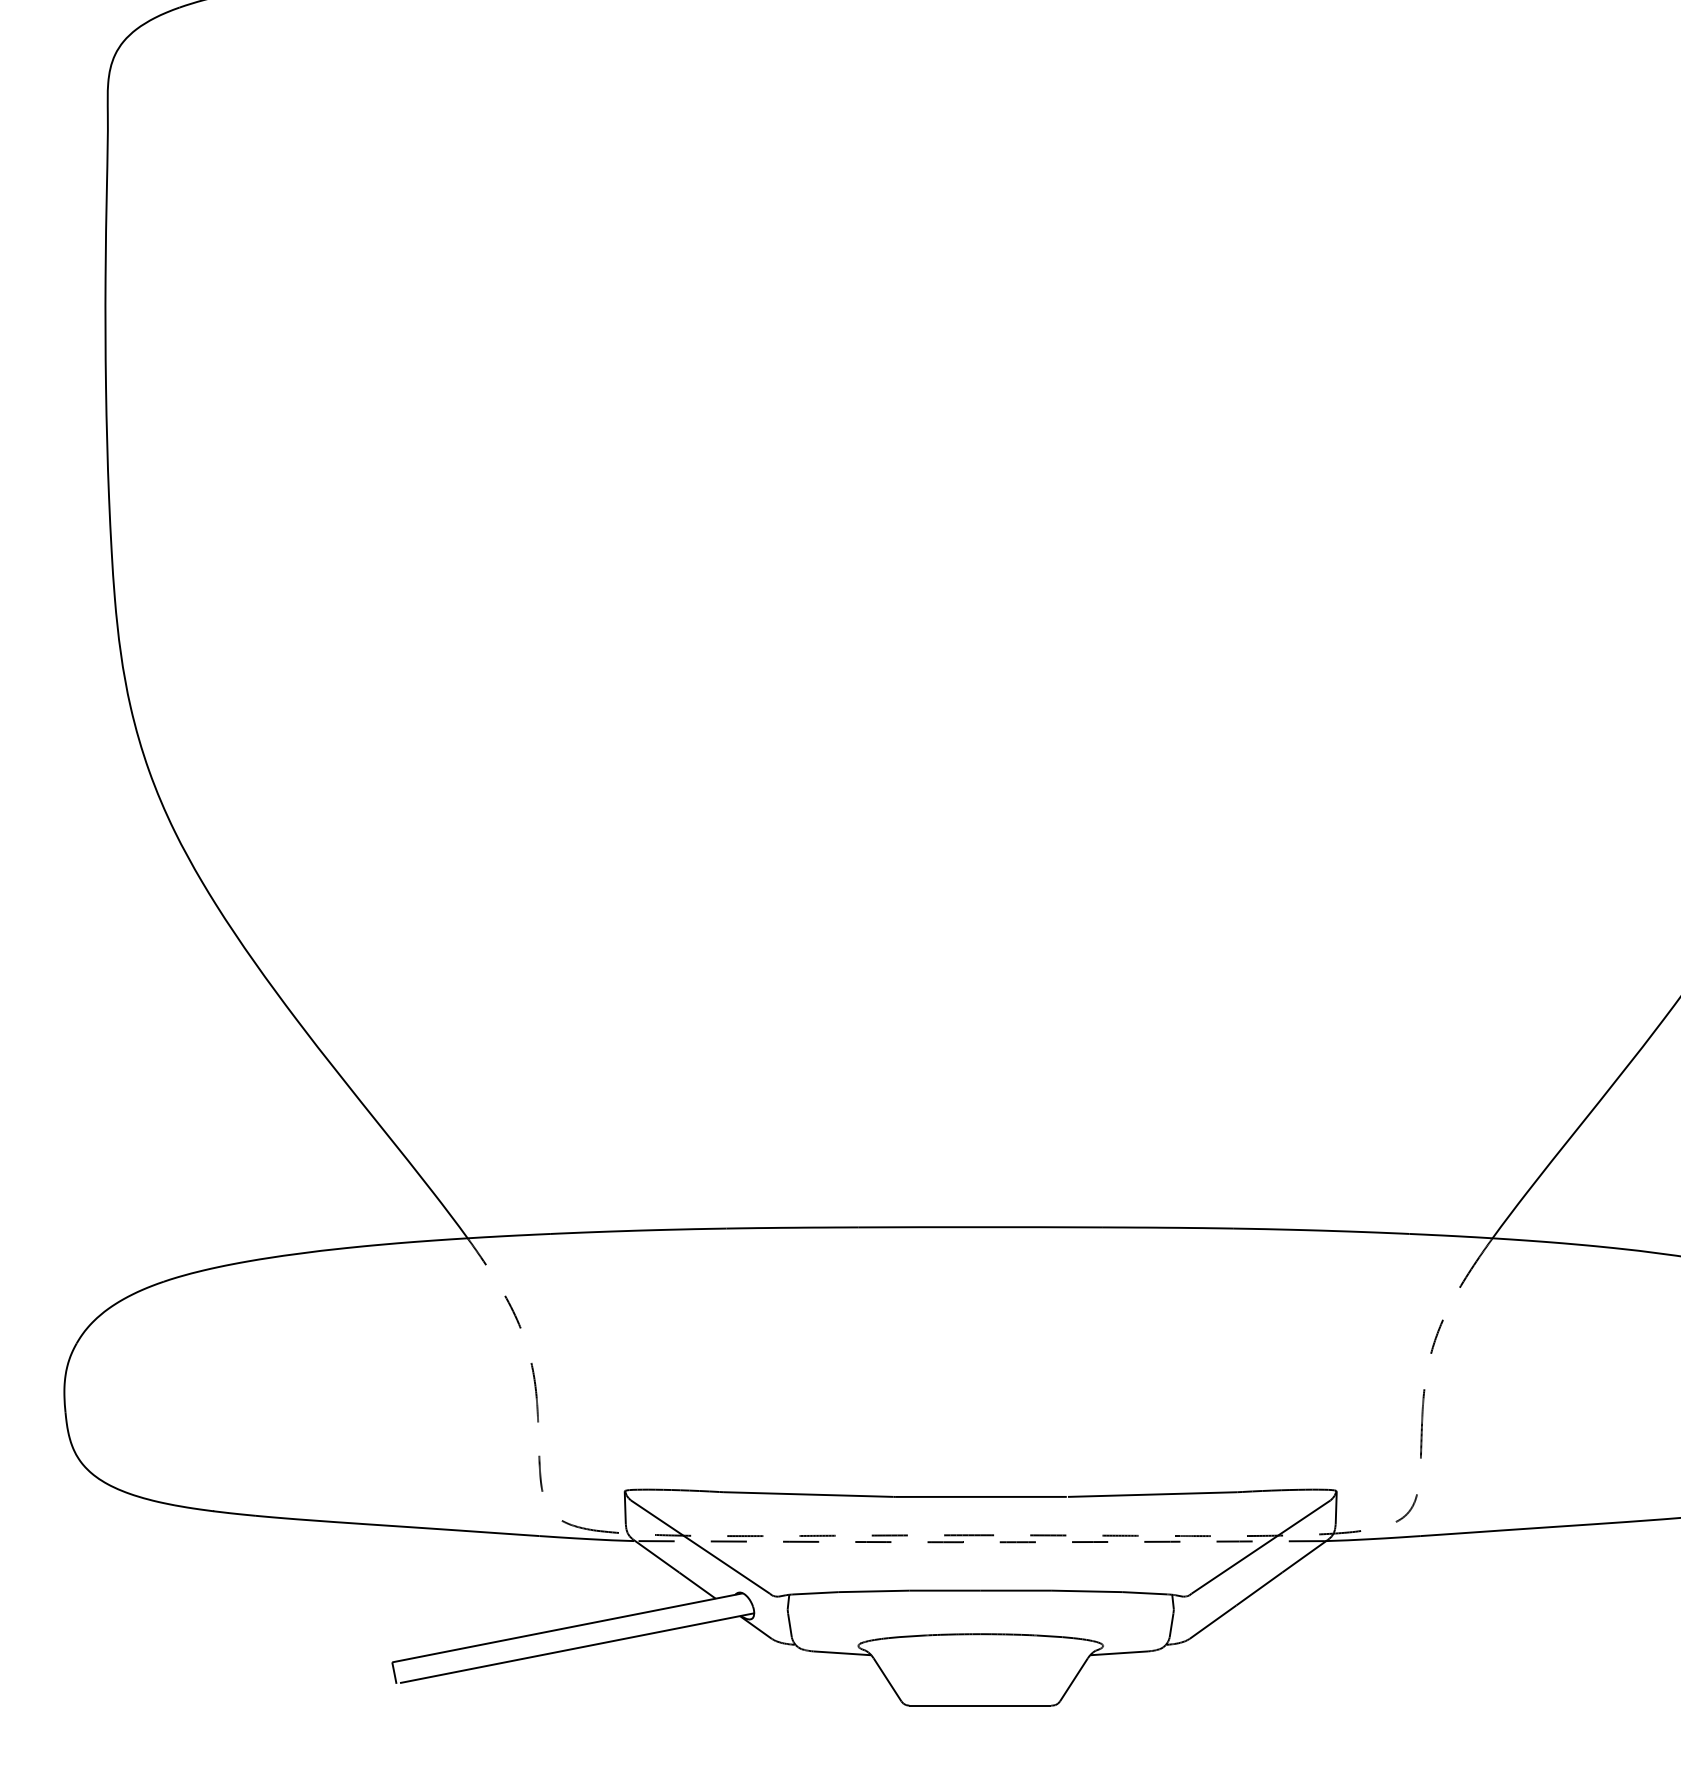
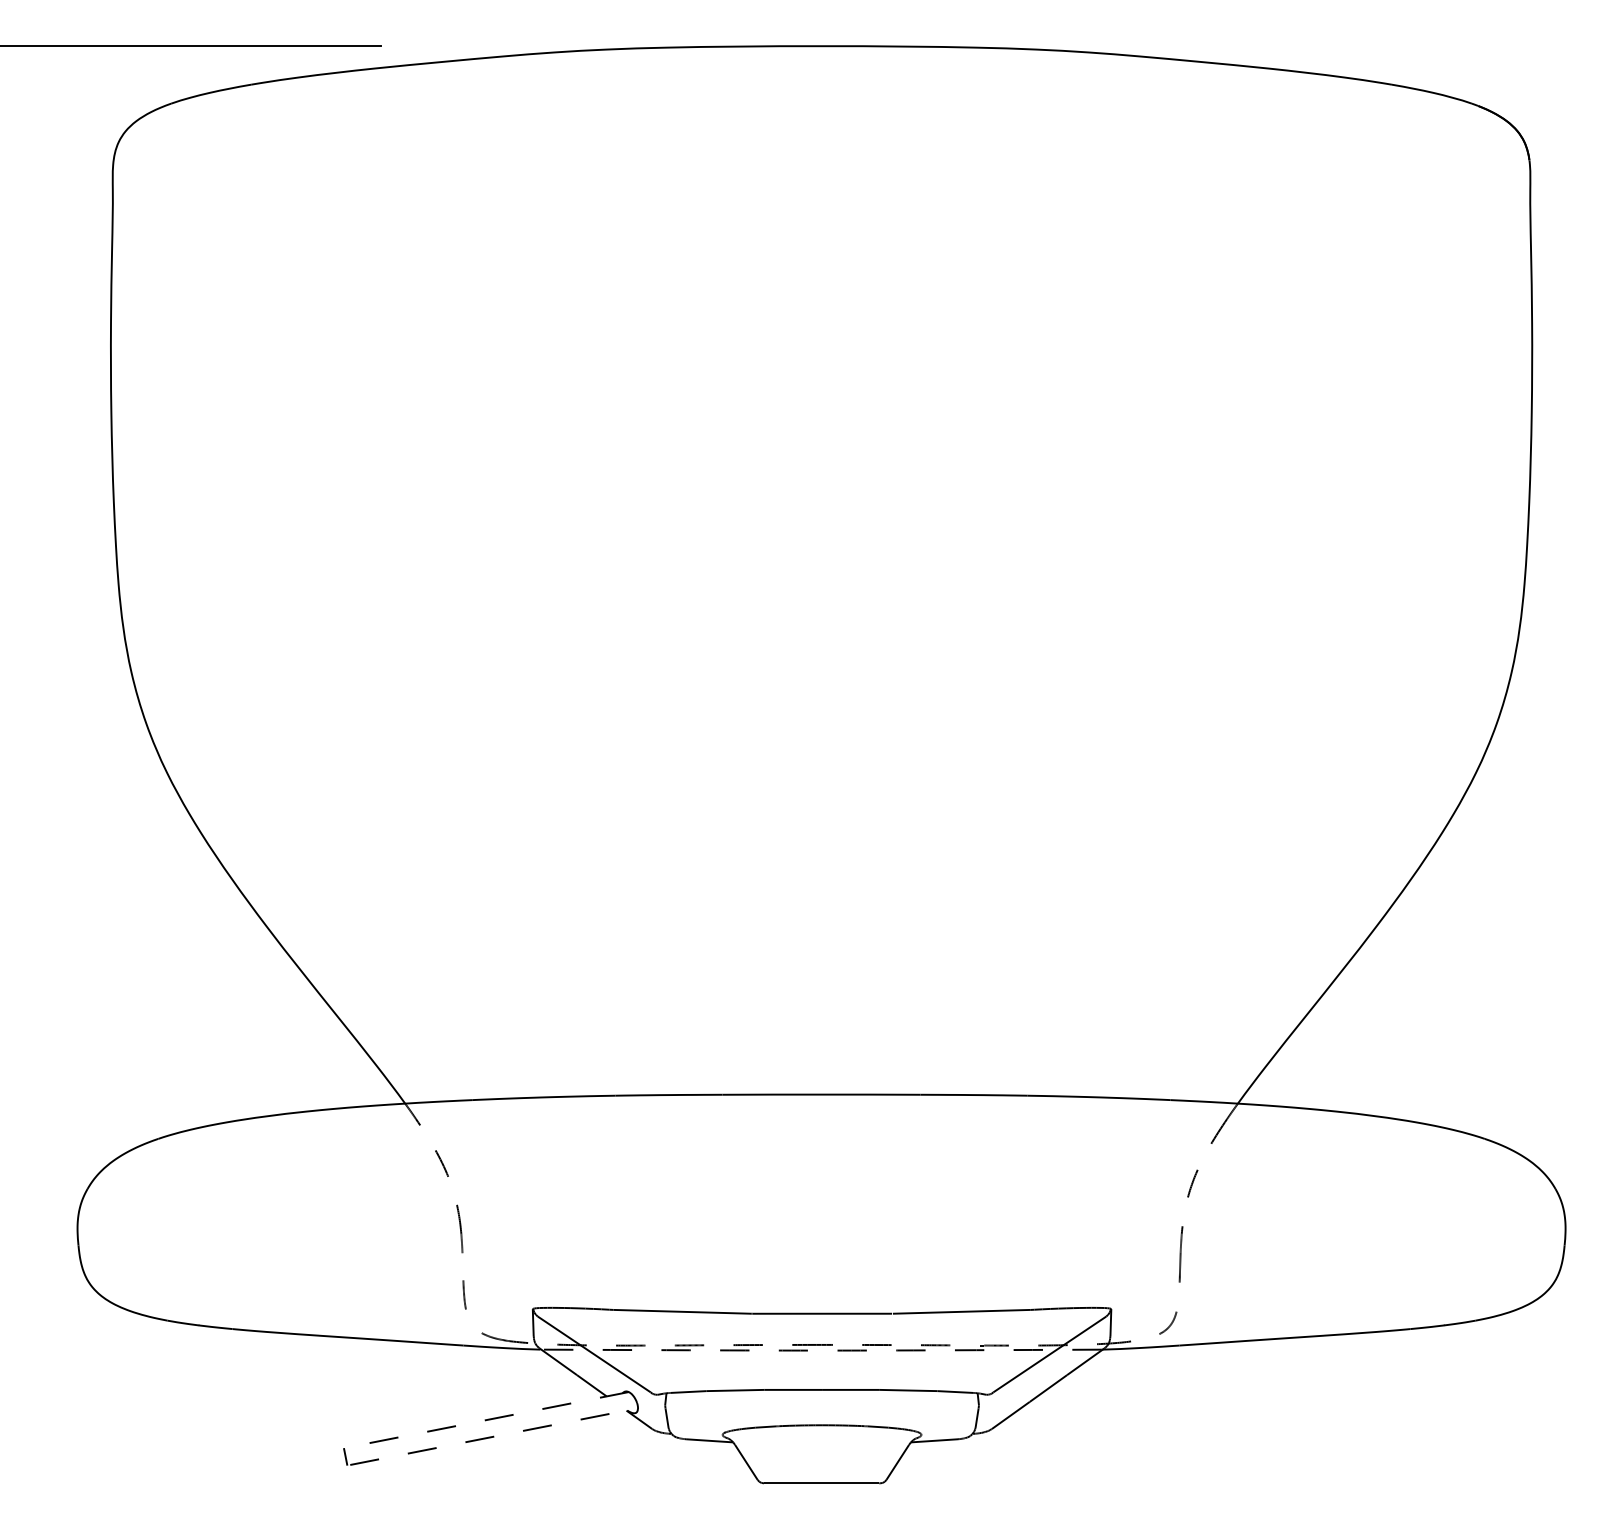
line: (566, 1628) -> (485, 1420), solid -> dashed
line: (577, 1648) -> (494, 1436), solid -> dashed

